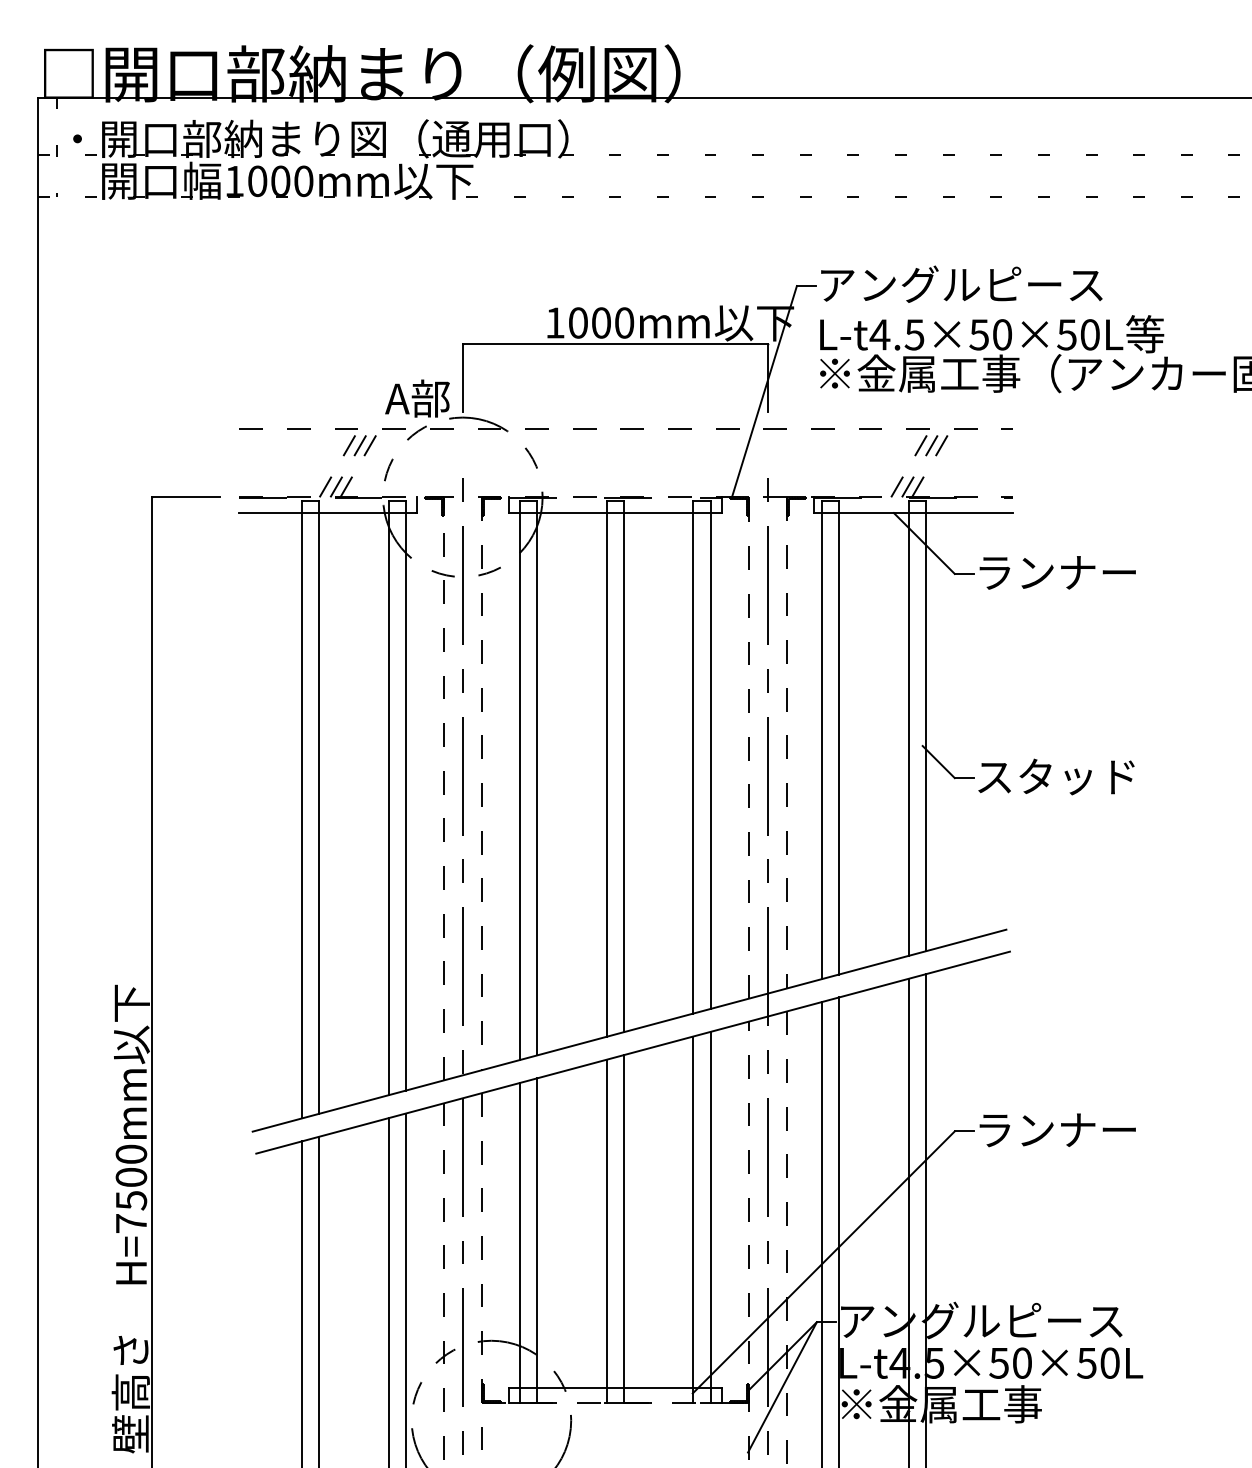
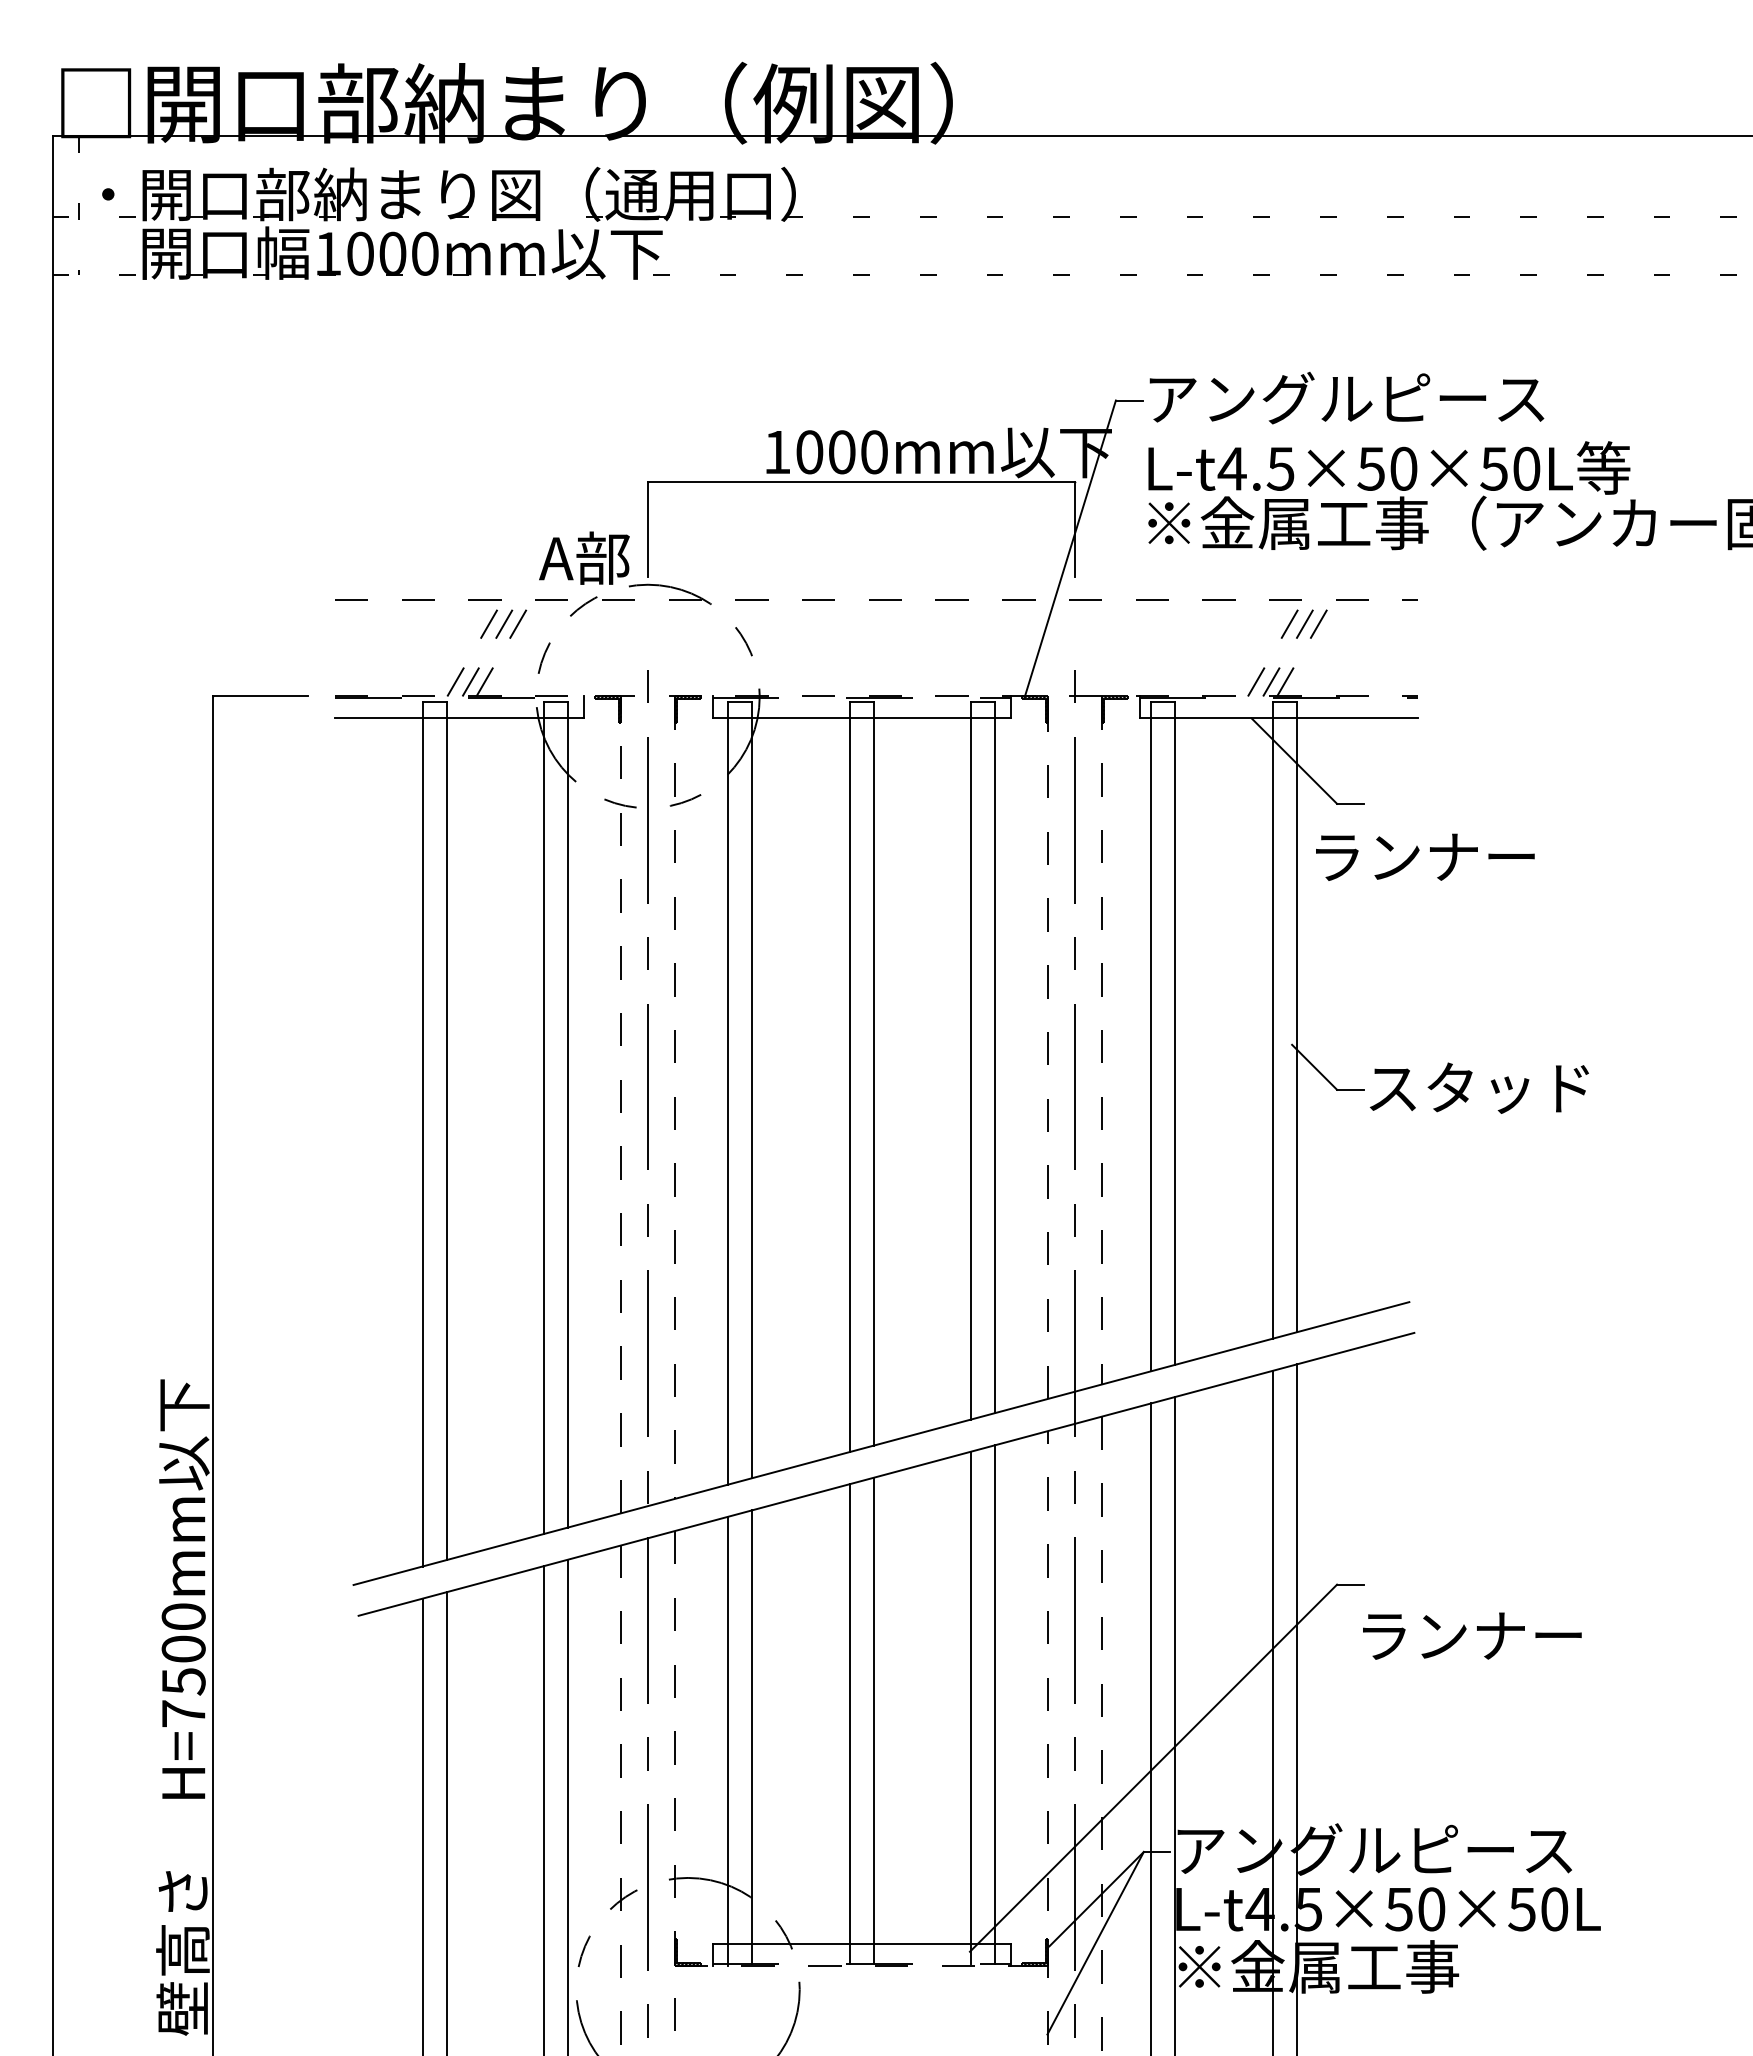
text: (1057, 572) -> (1425, 856), moved
text: (1057, 1129) -> (1472, 1635), moved

